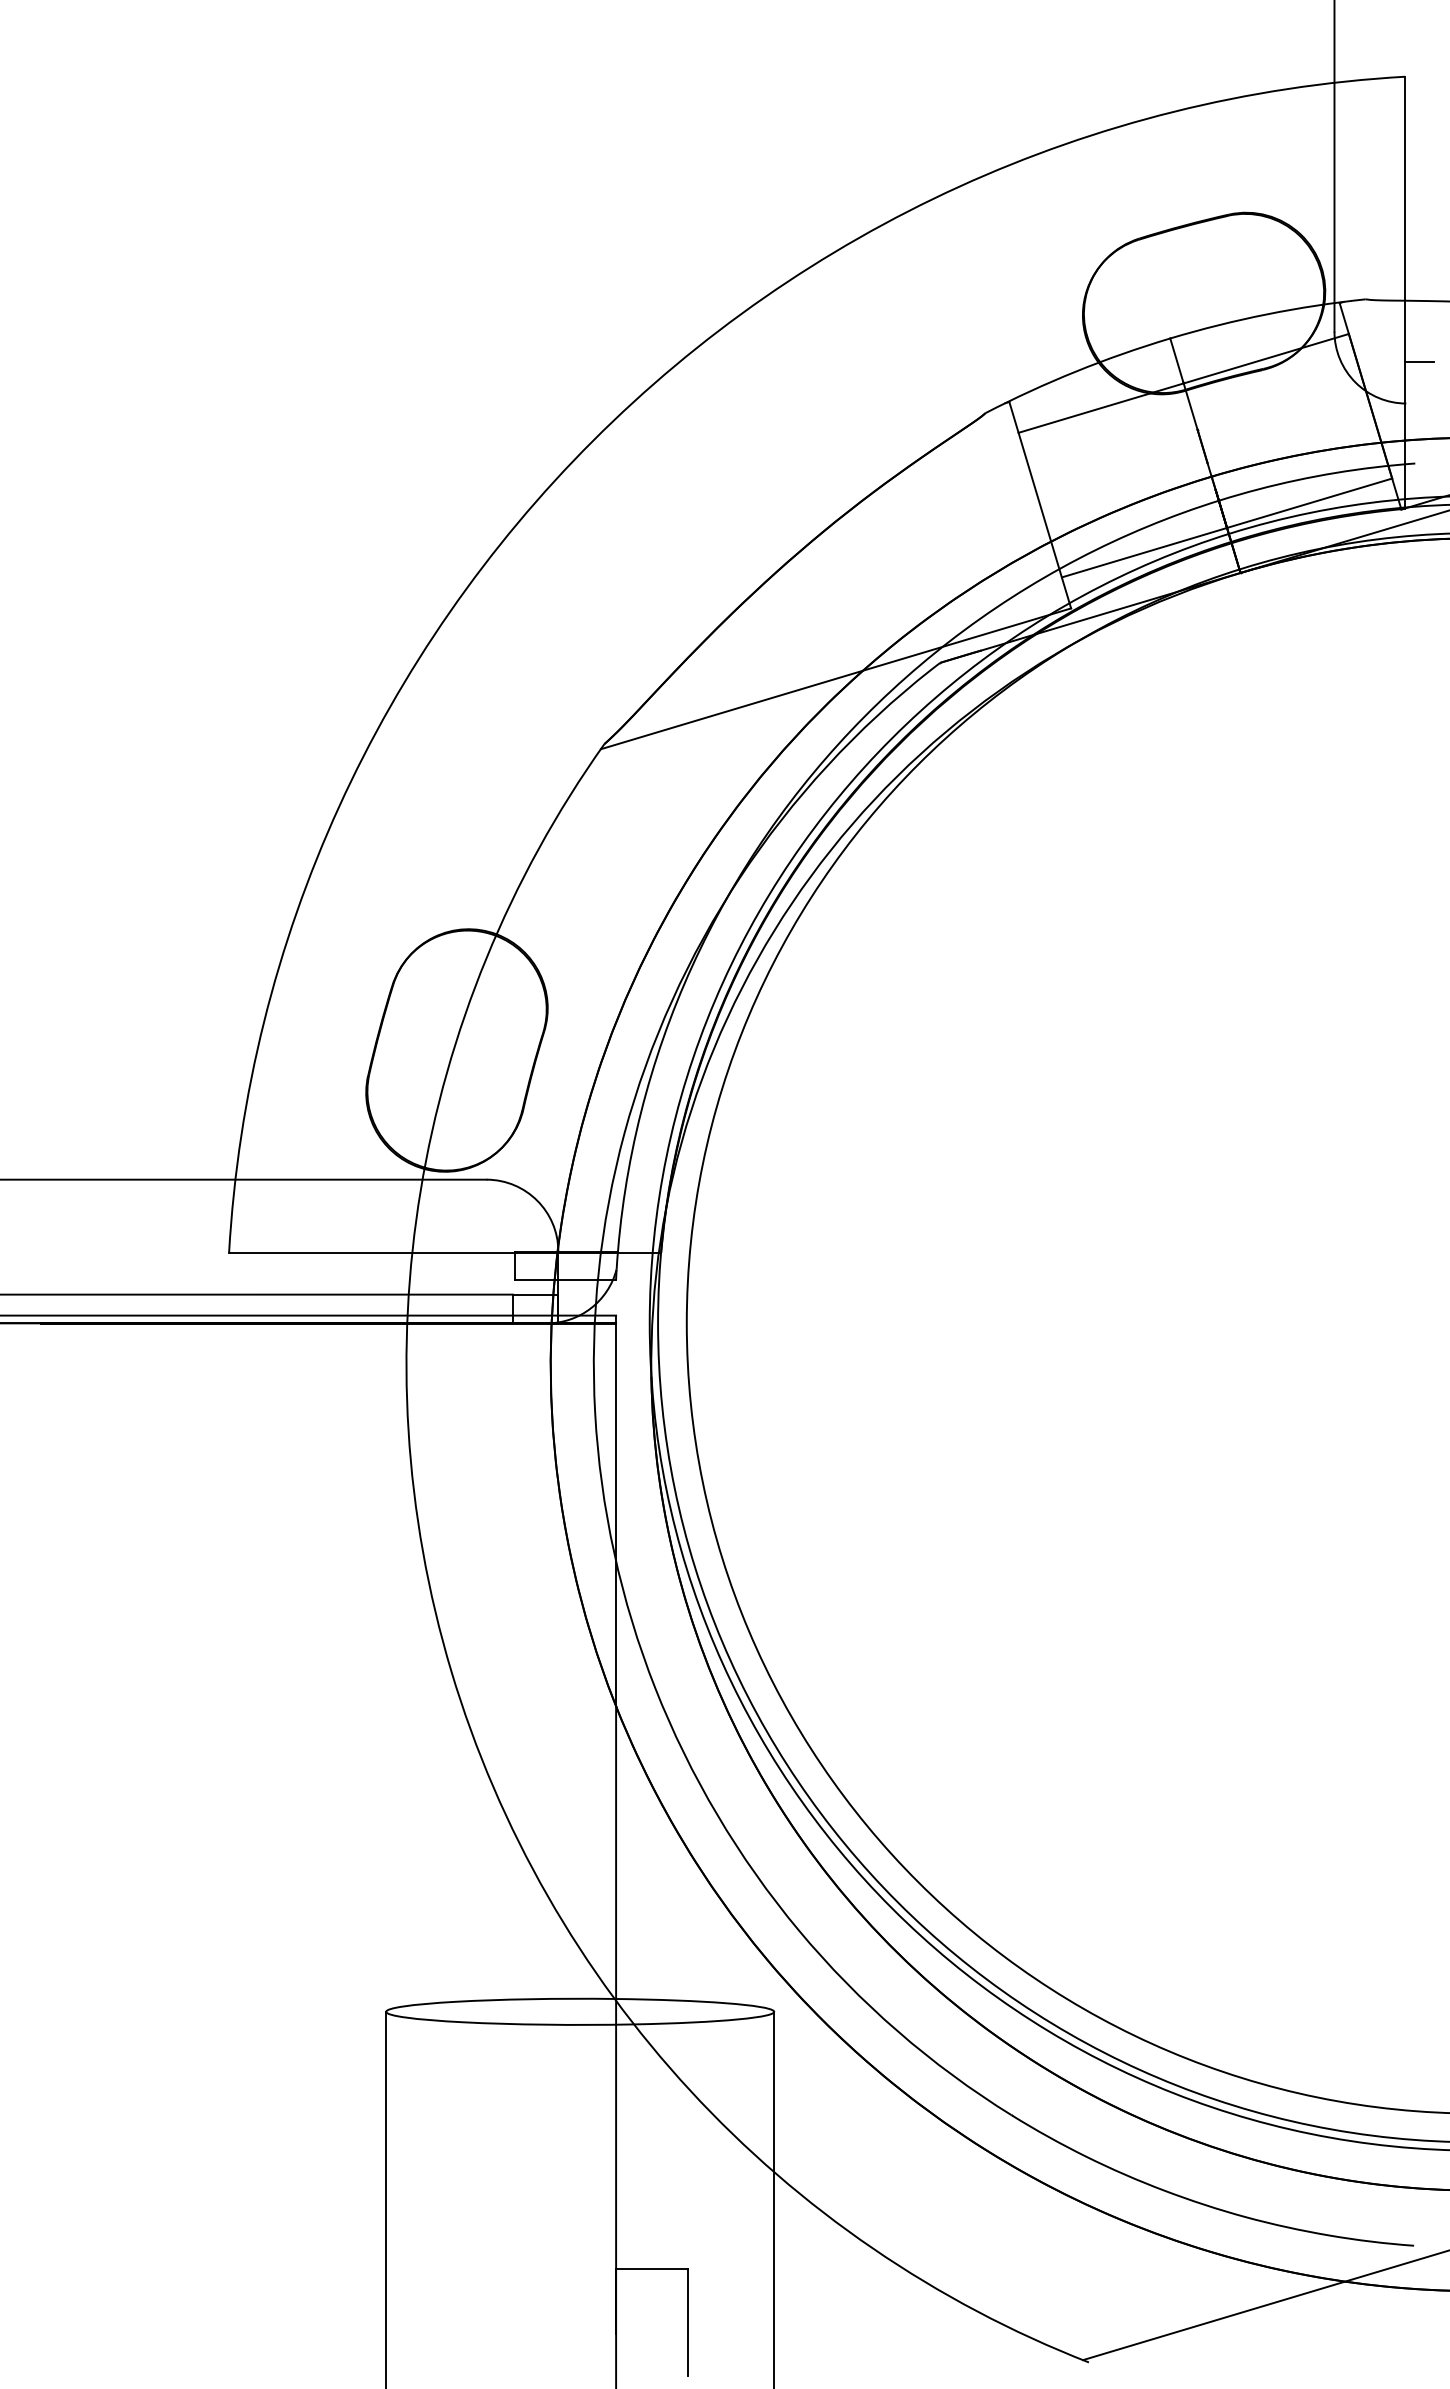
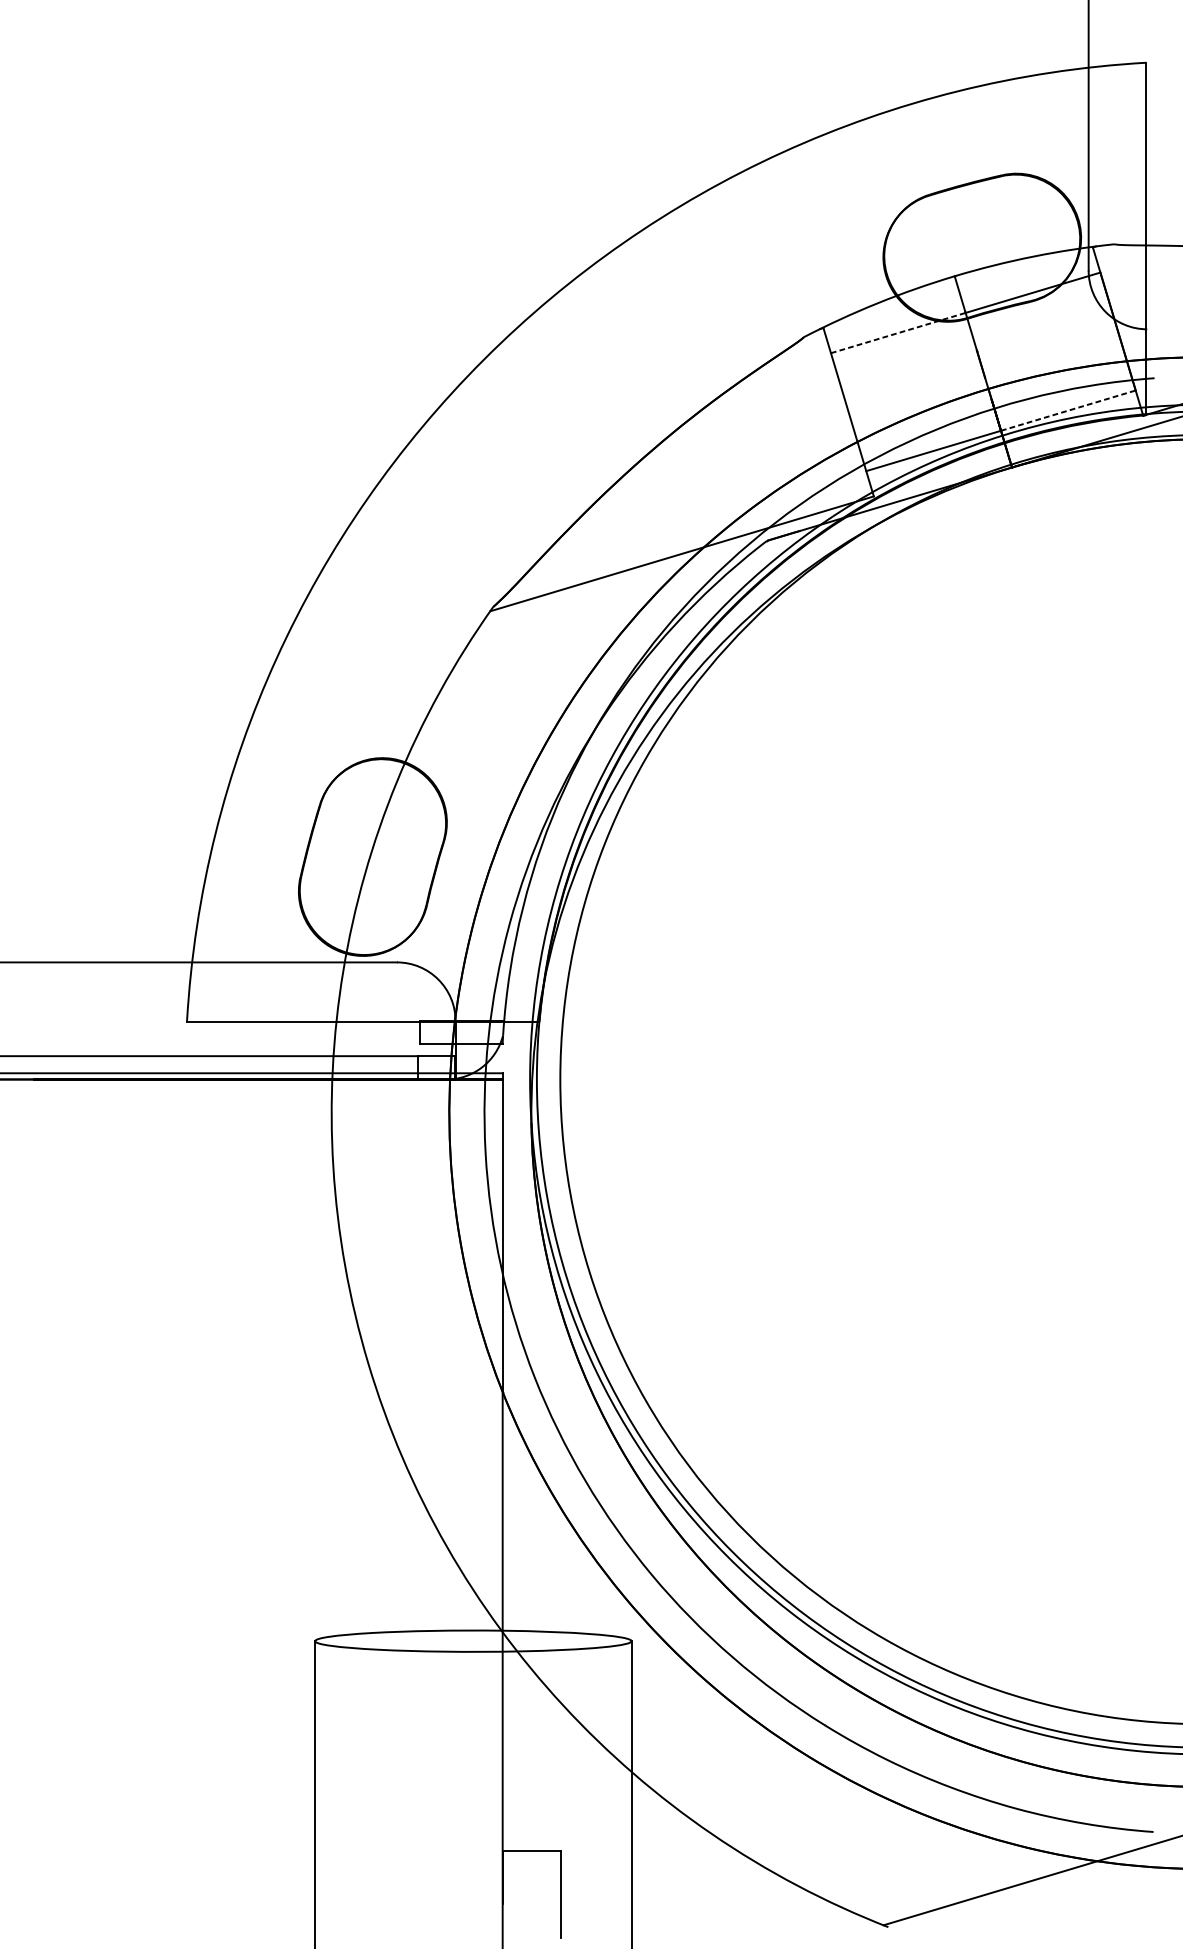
line: (1419, 361) -> (1158, 295), removed
line: (1101, 408) -> (898, 333), solid -> dashed
line: (1310, 503) -> (1069, 410), solid -> dashed

